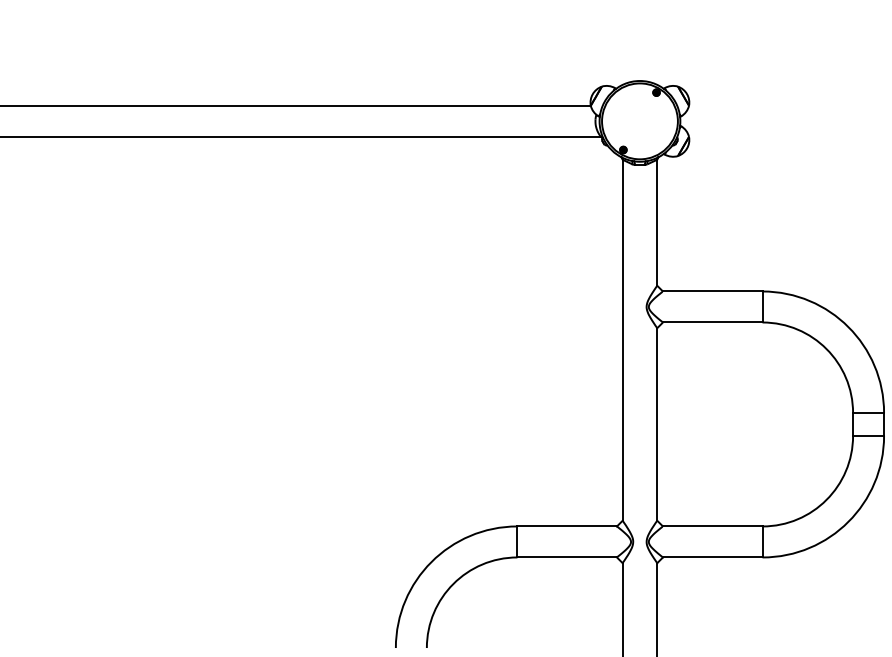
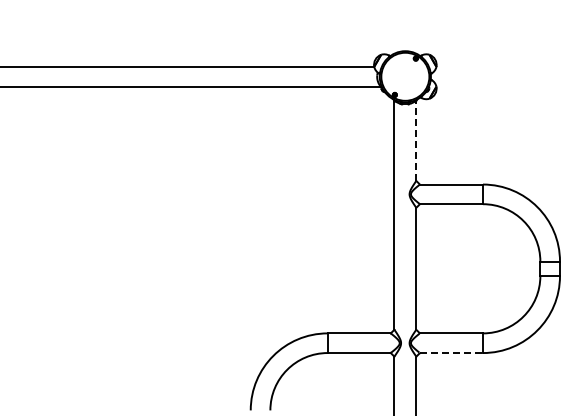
line: (657, 223) -> (416, 141), solid -> dashed
line: (712, 558) -> (451, 353), solid -> dashed

